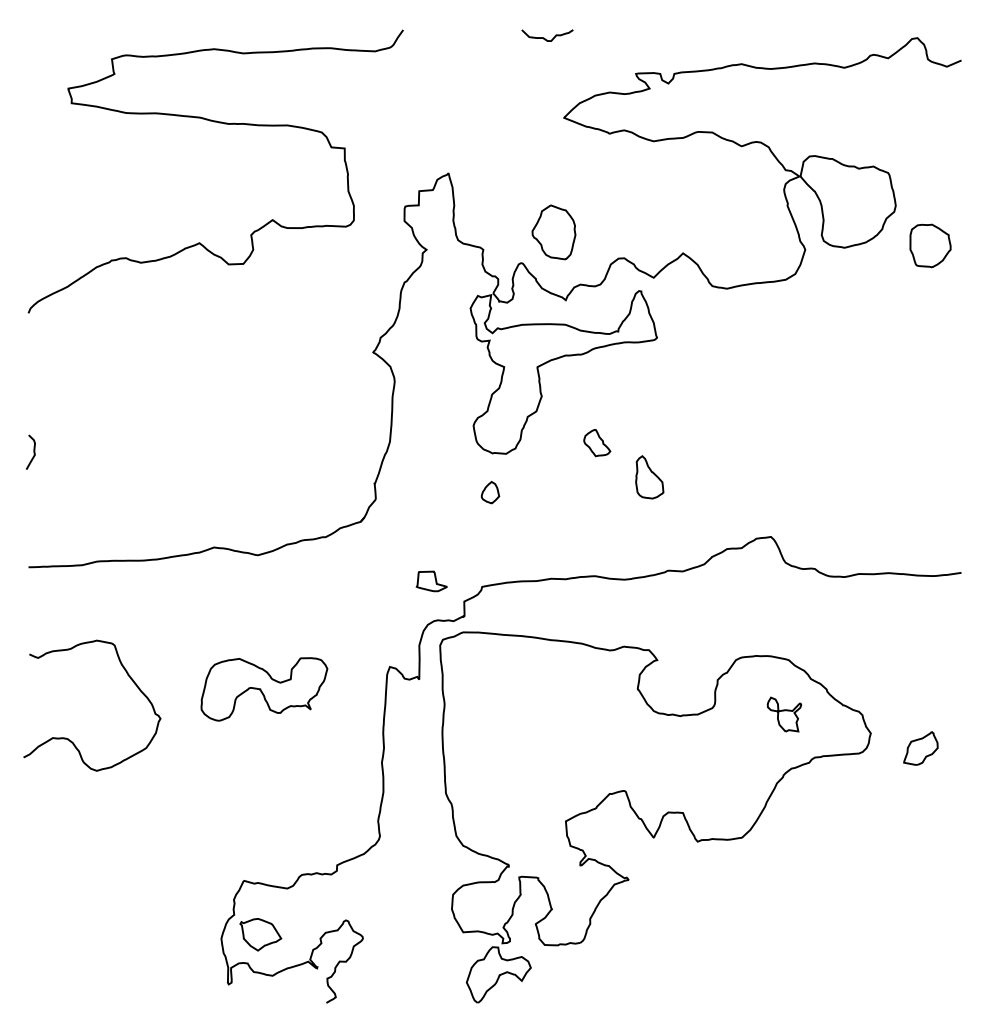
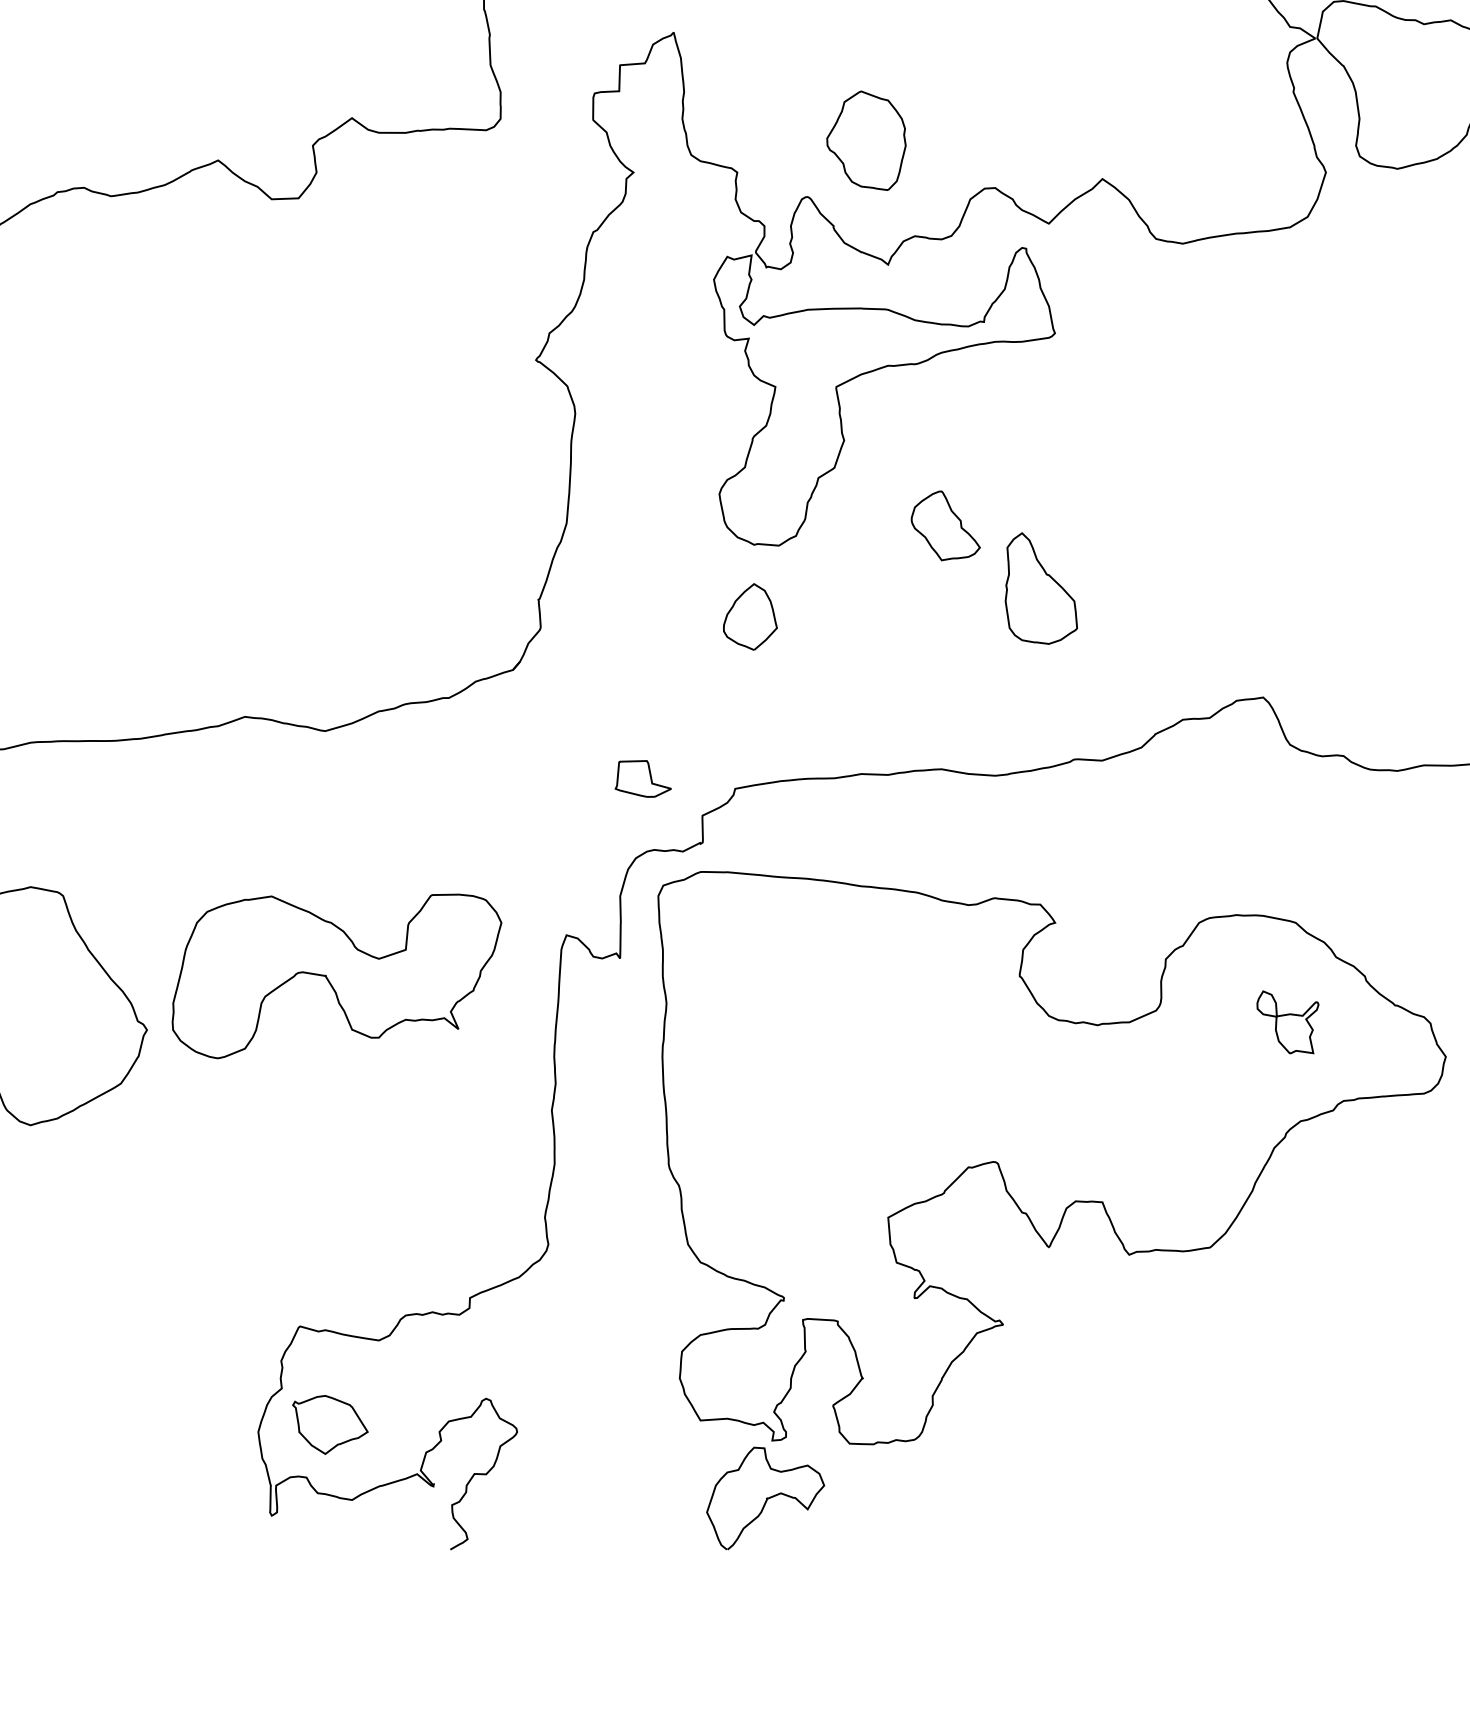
part: (596, 442) -> (944, 524), size x1.43
part: (649, 477) -> (1041, 588), size x1.43
part: (490, 492) -> (750, 616), size x1.67
part: (264, 689) -> (337, 976), size x1.43

